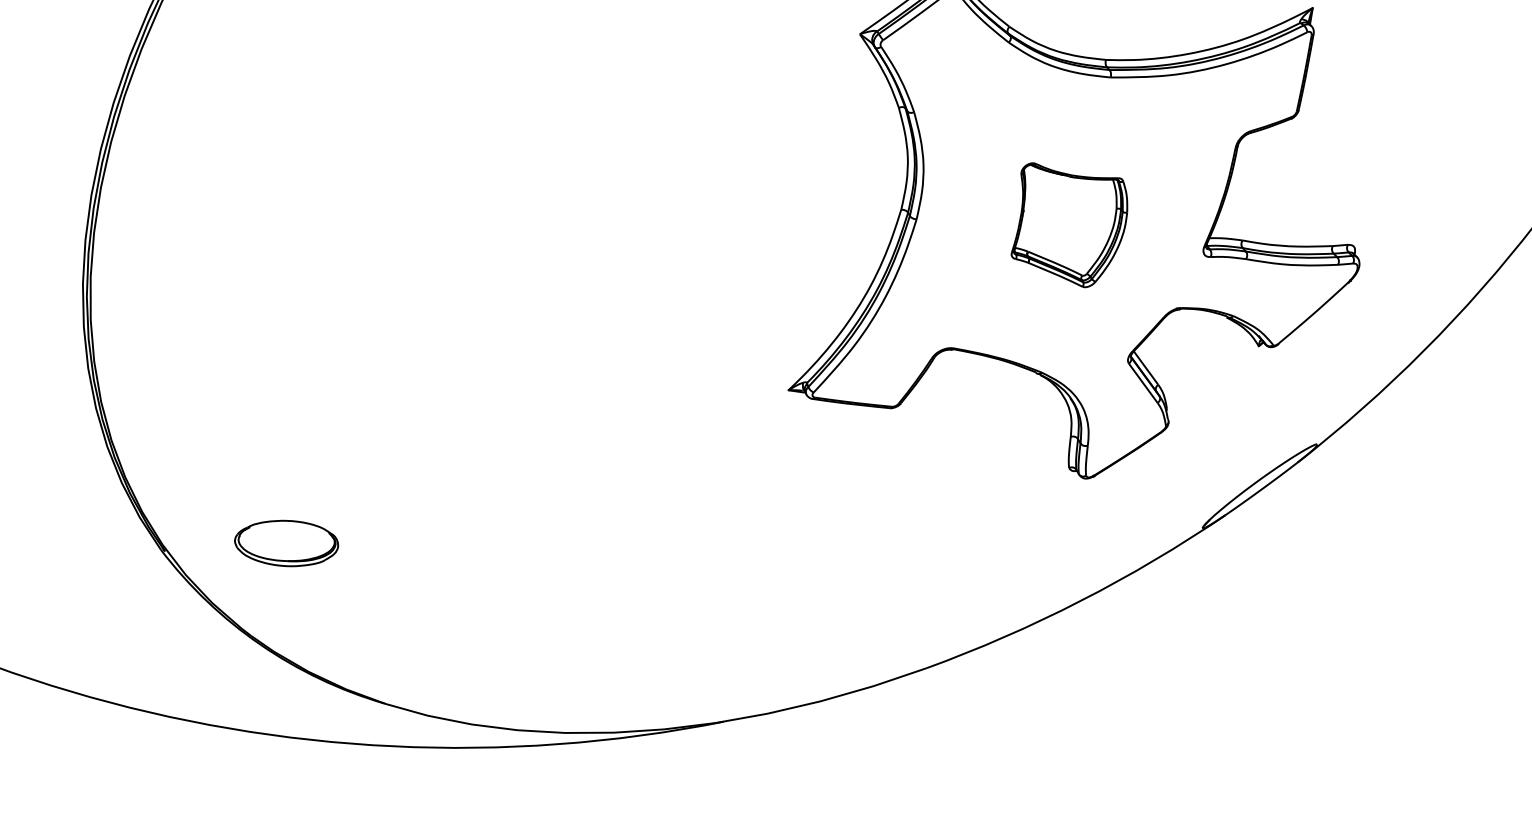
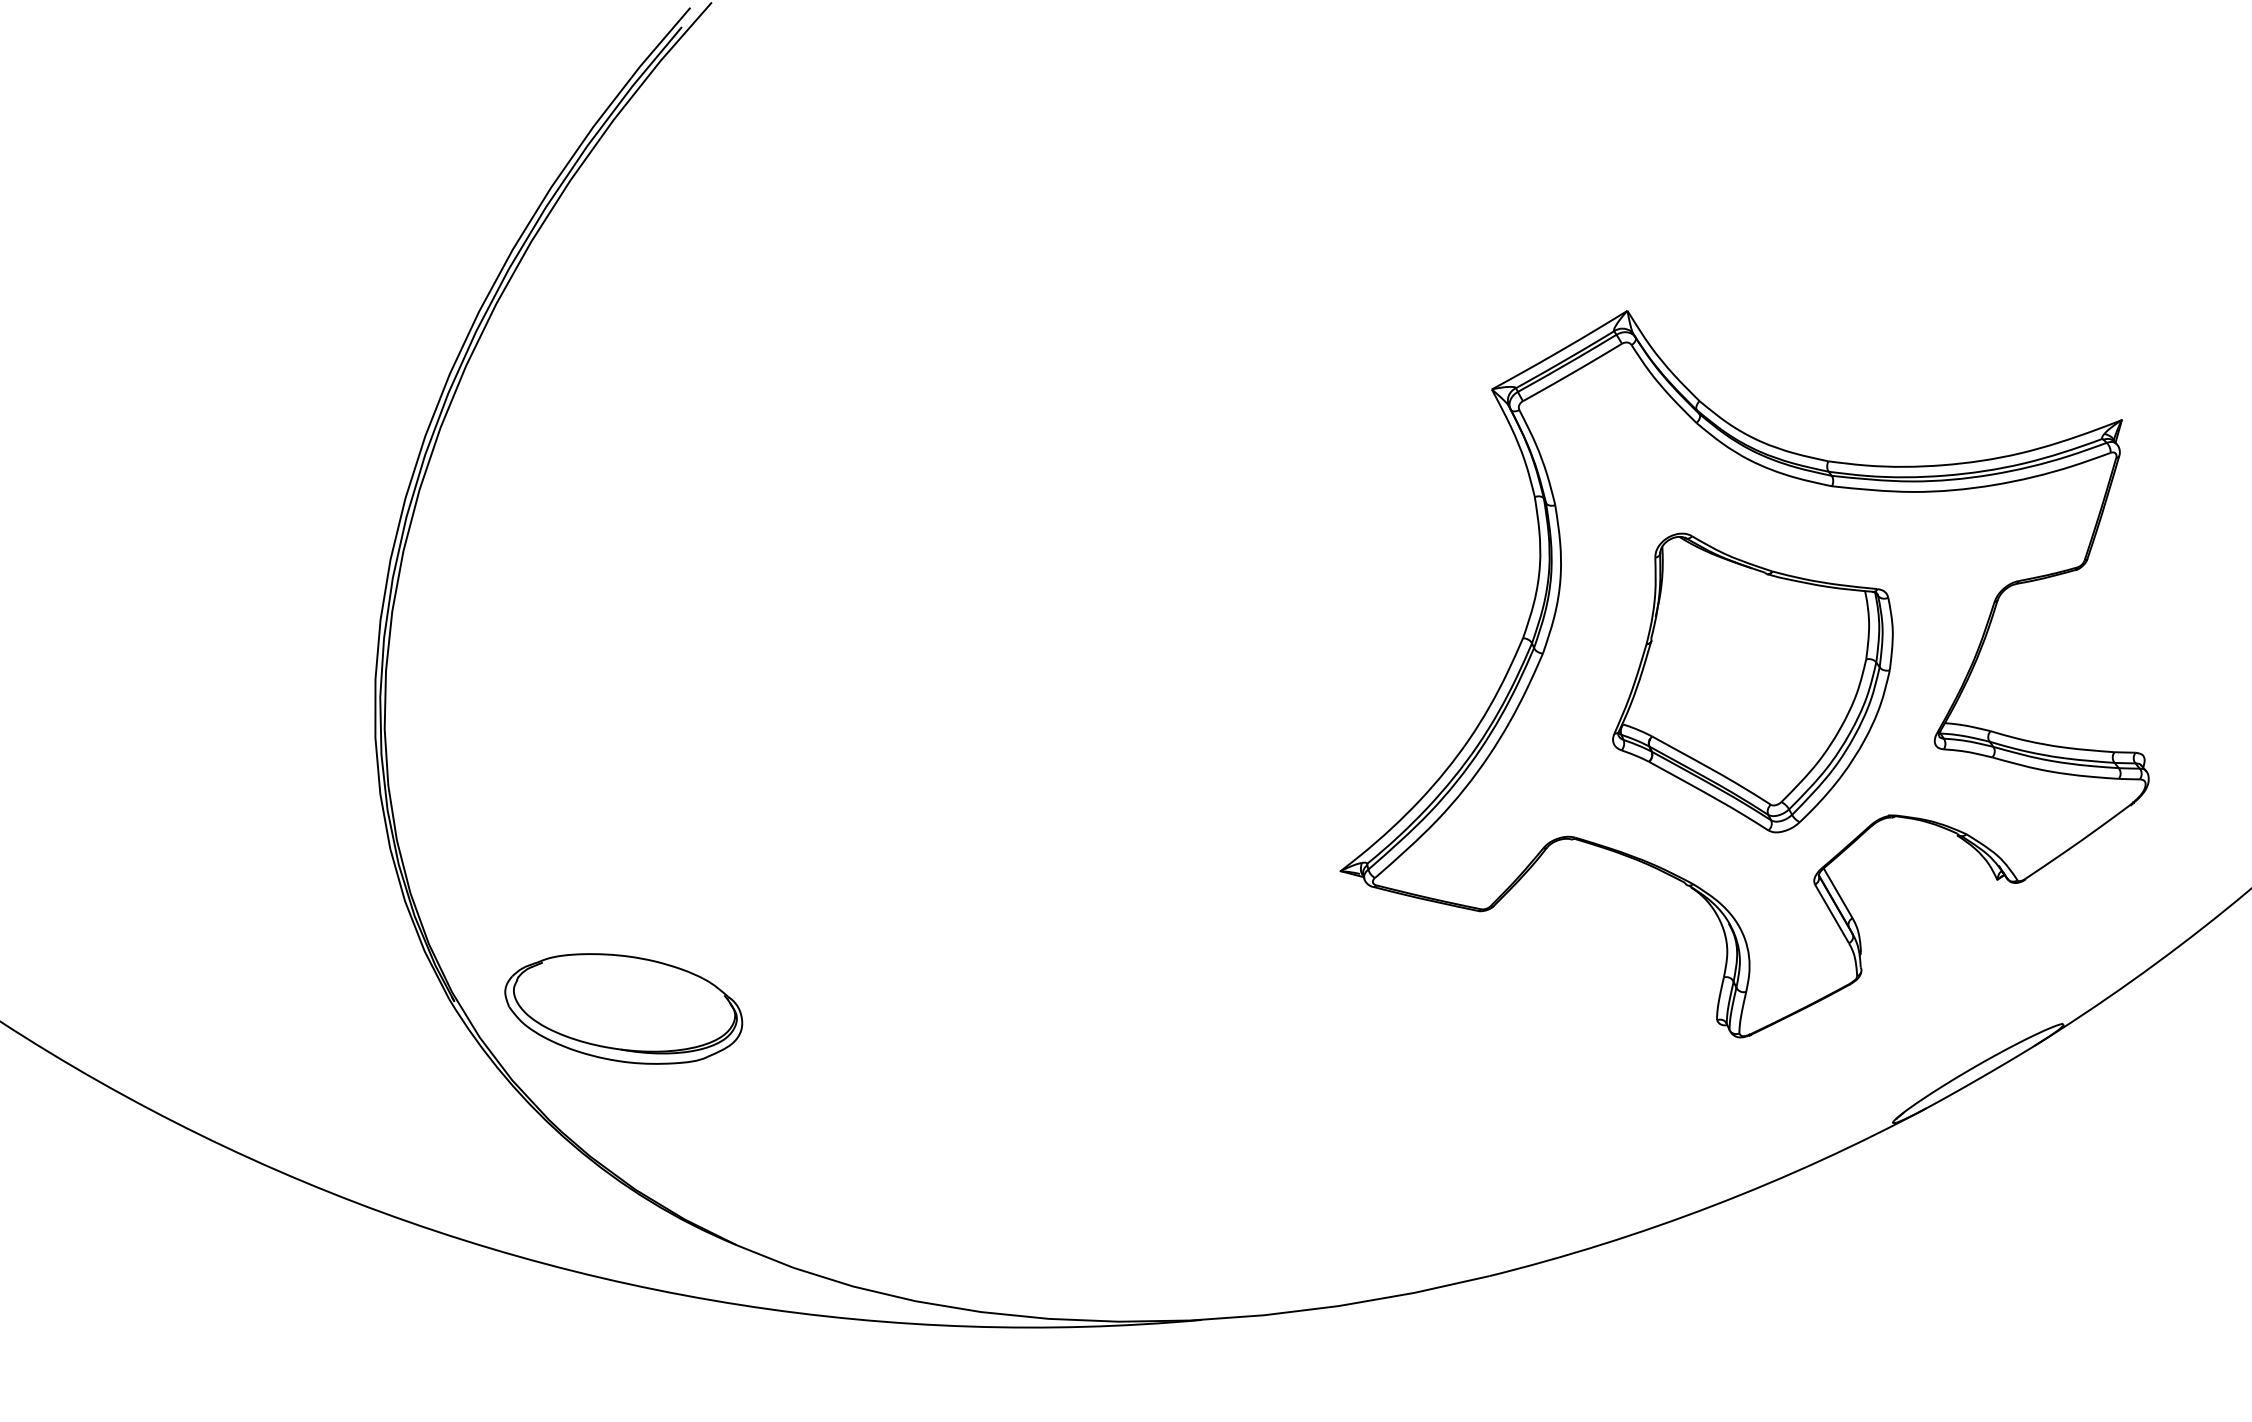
part: (1068, 223) -> (1752, 682), size x1.67
part: (286, 543) -> (623, 1008), size x1.67

